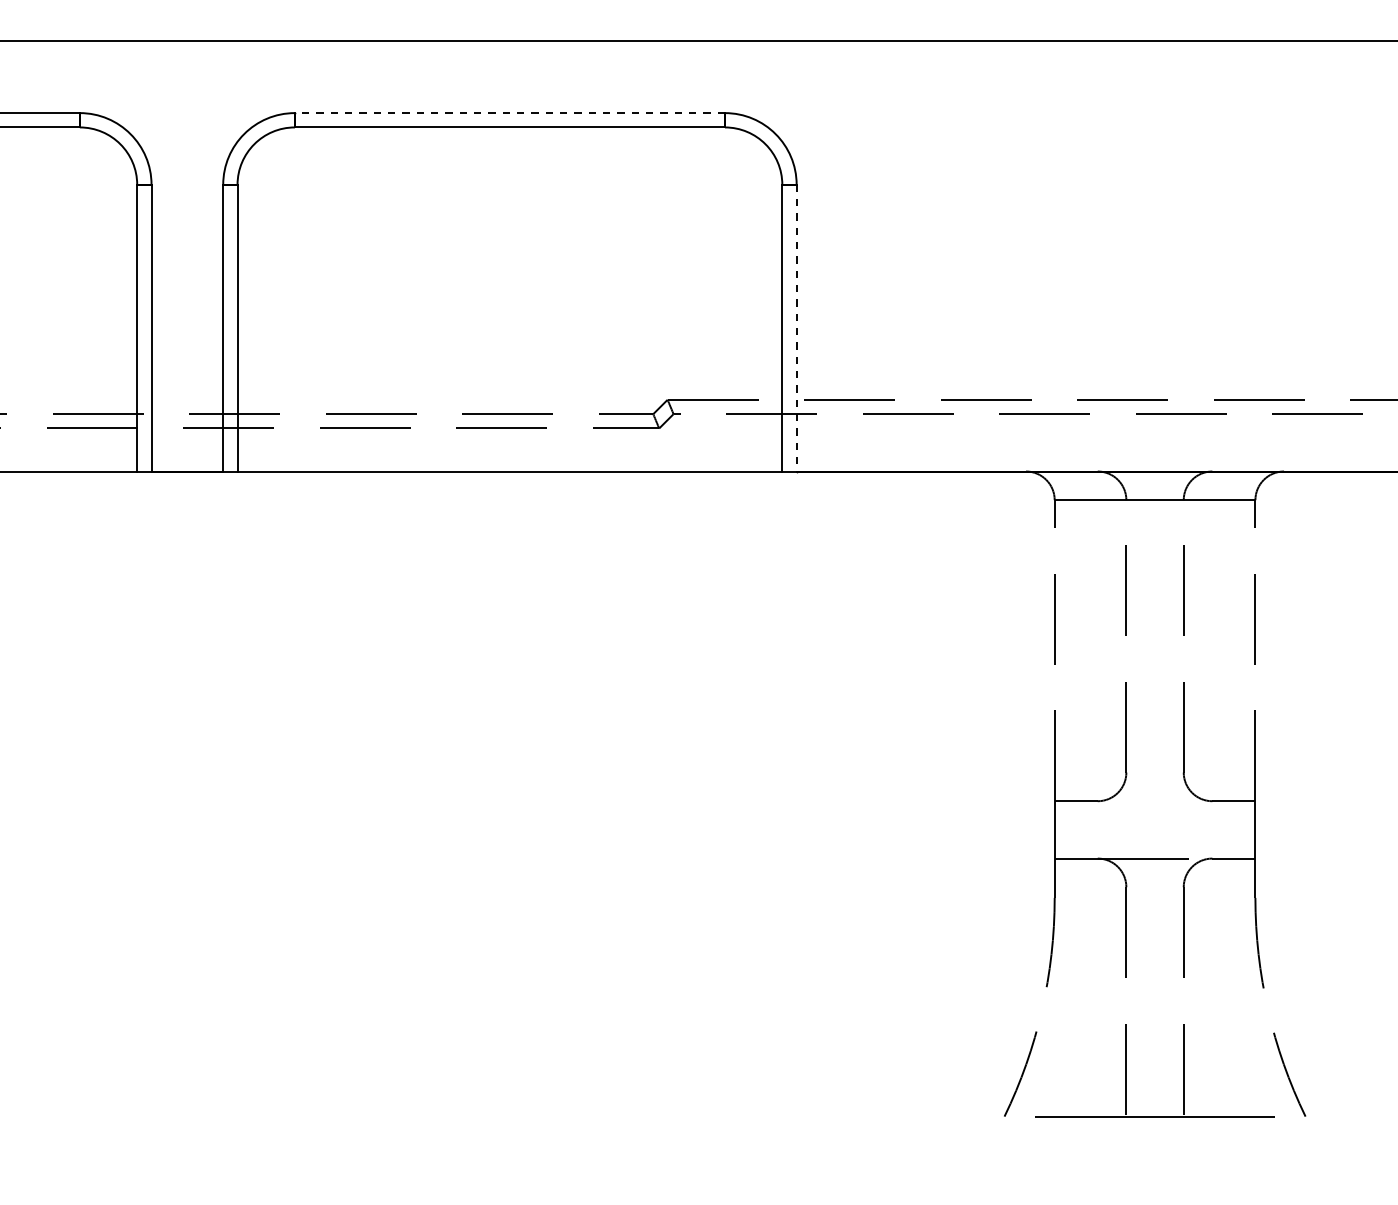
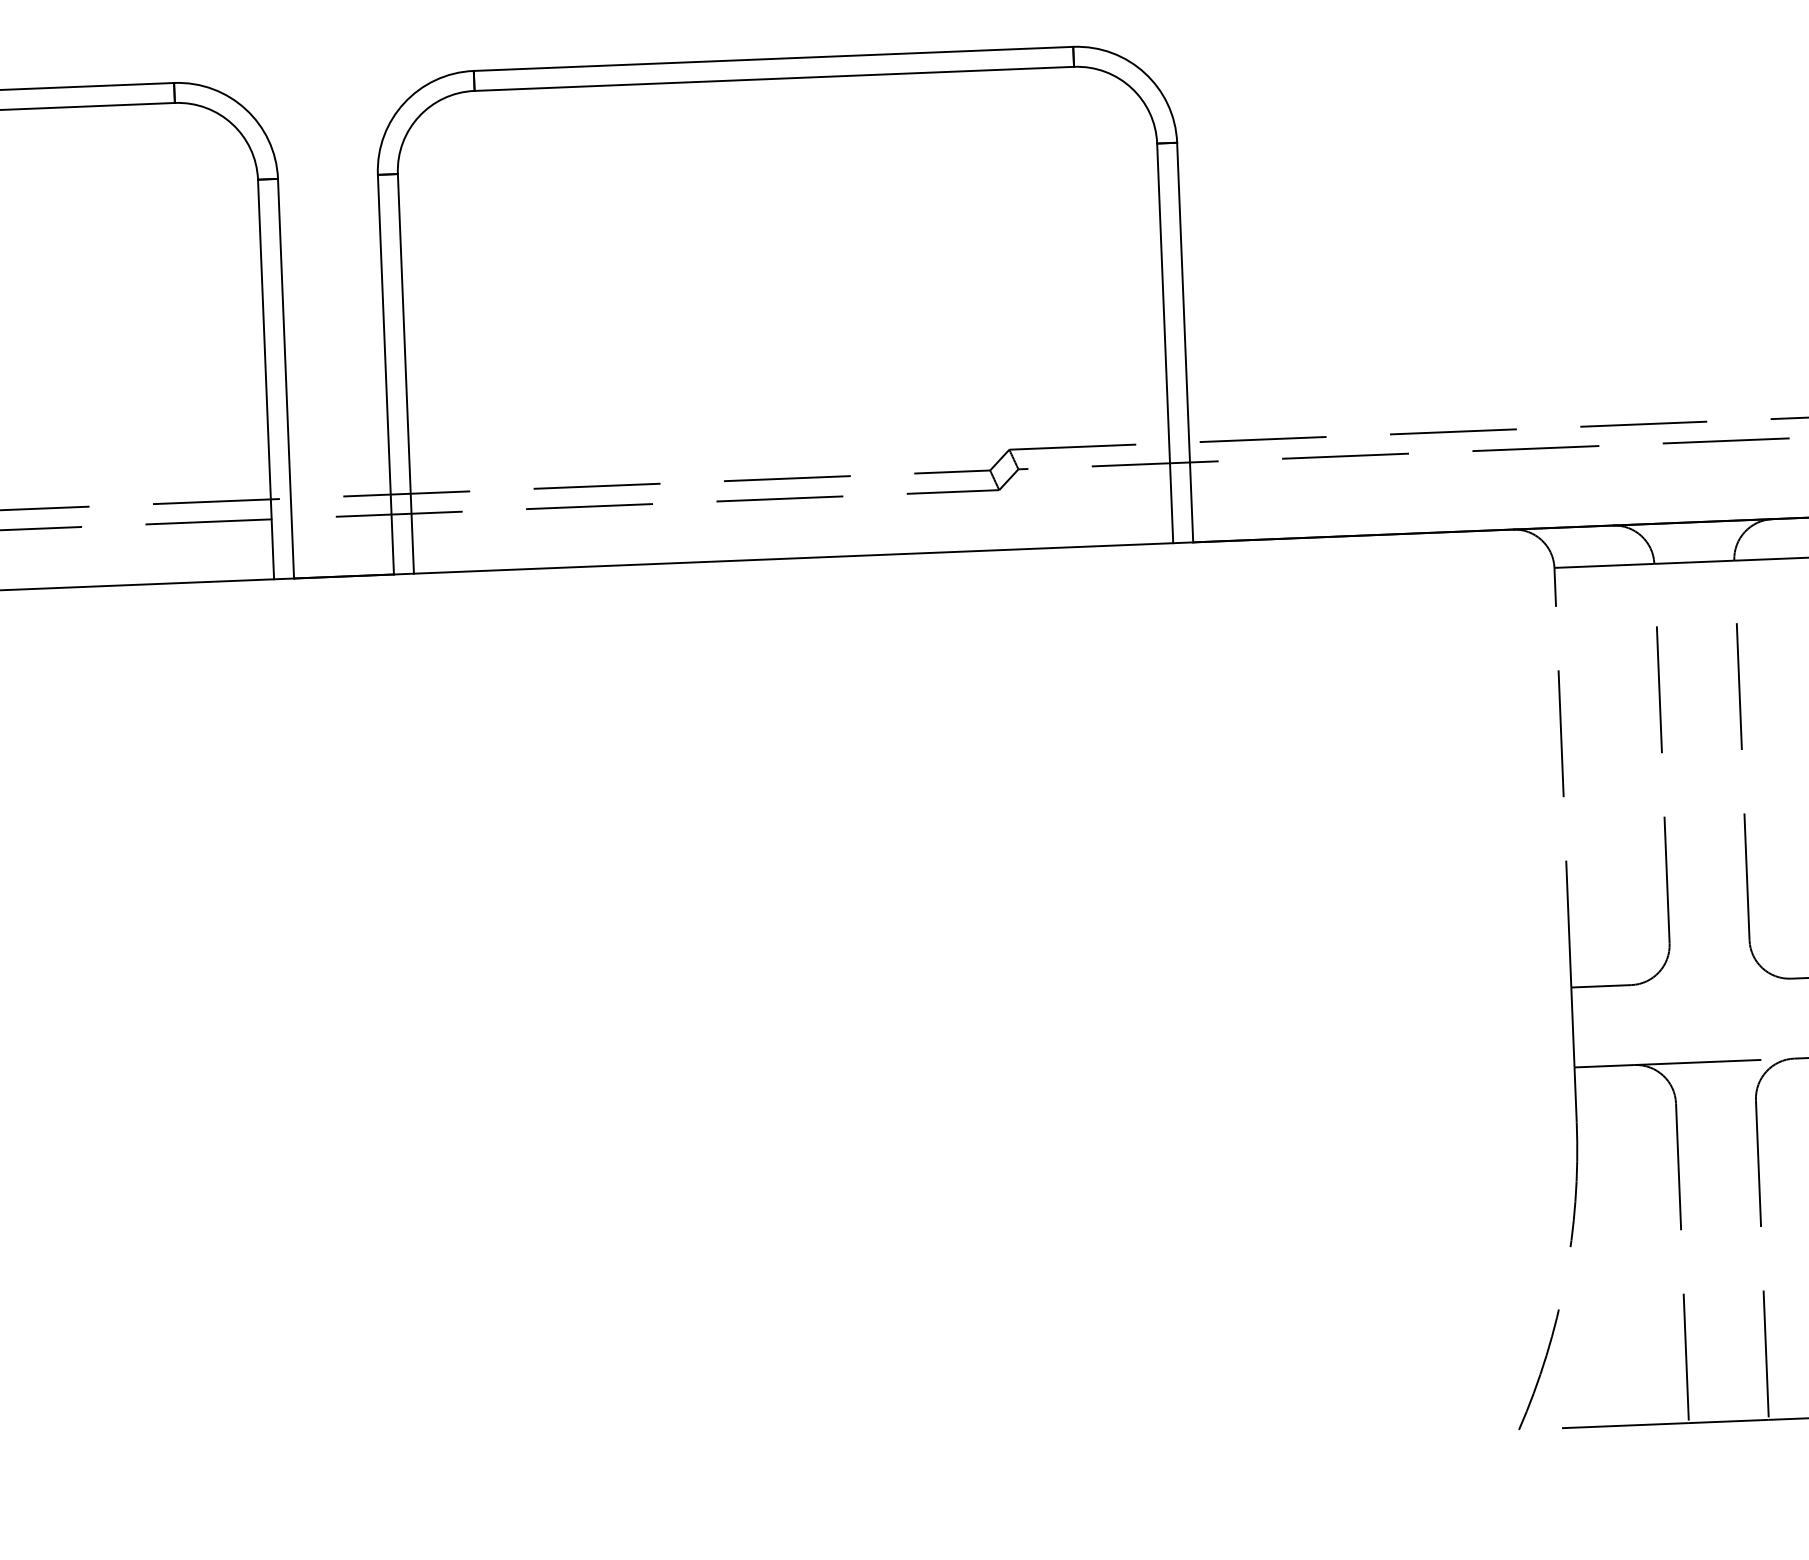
line: (509, 113) -> (772, 59), dashed -> solid
line: (796, 328) -> (1184, 343), dashed -> solid

